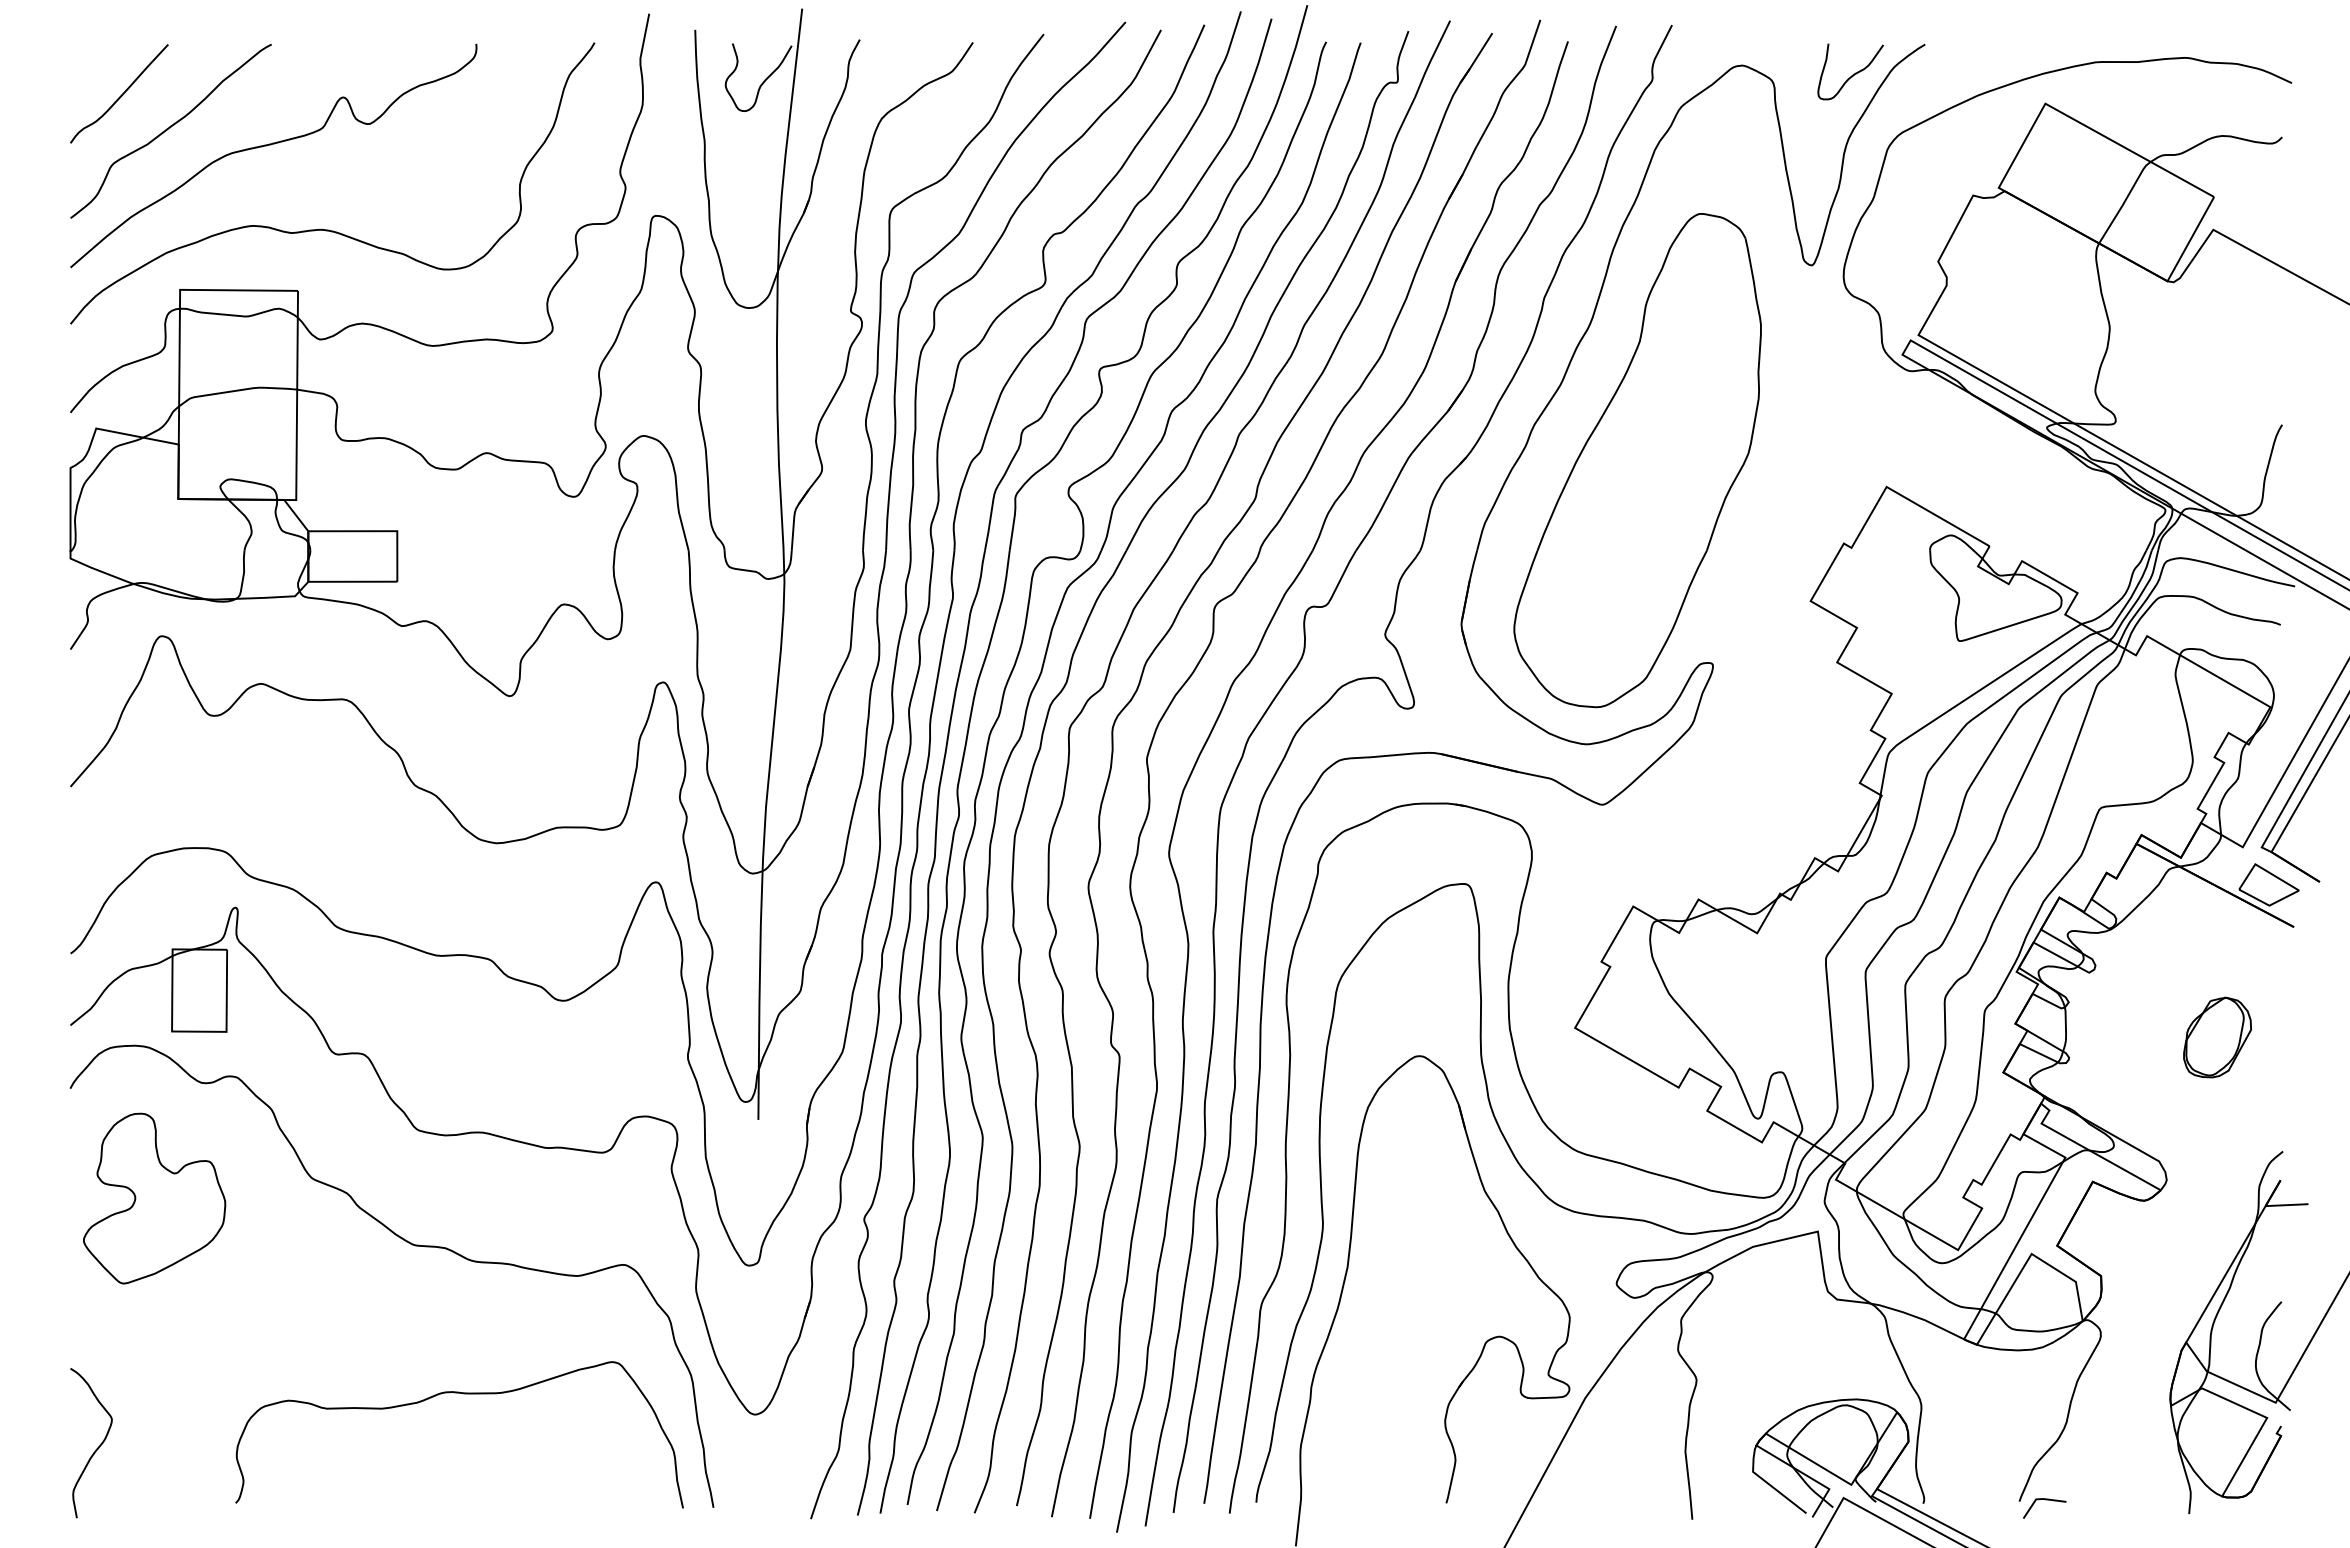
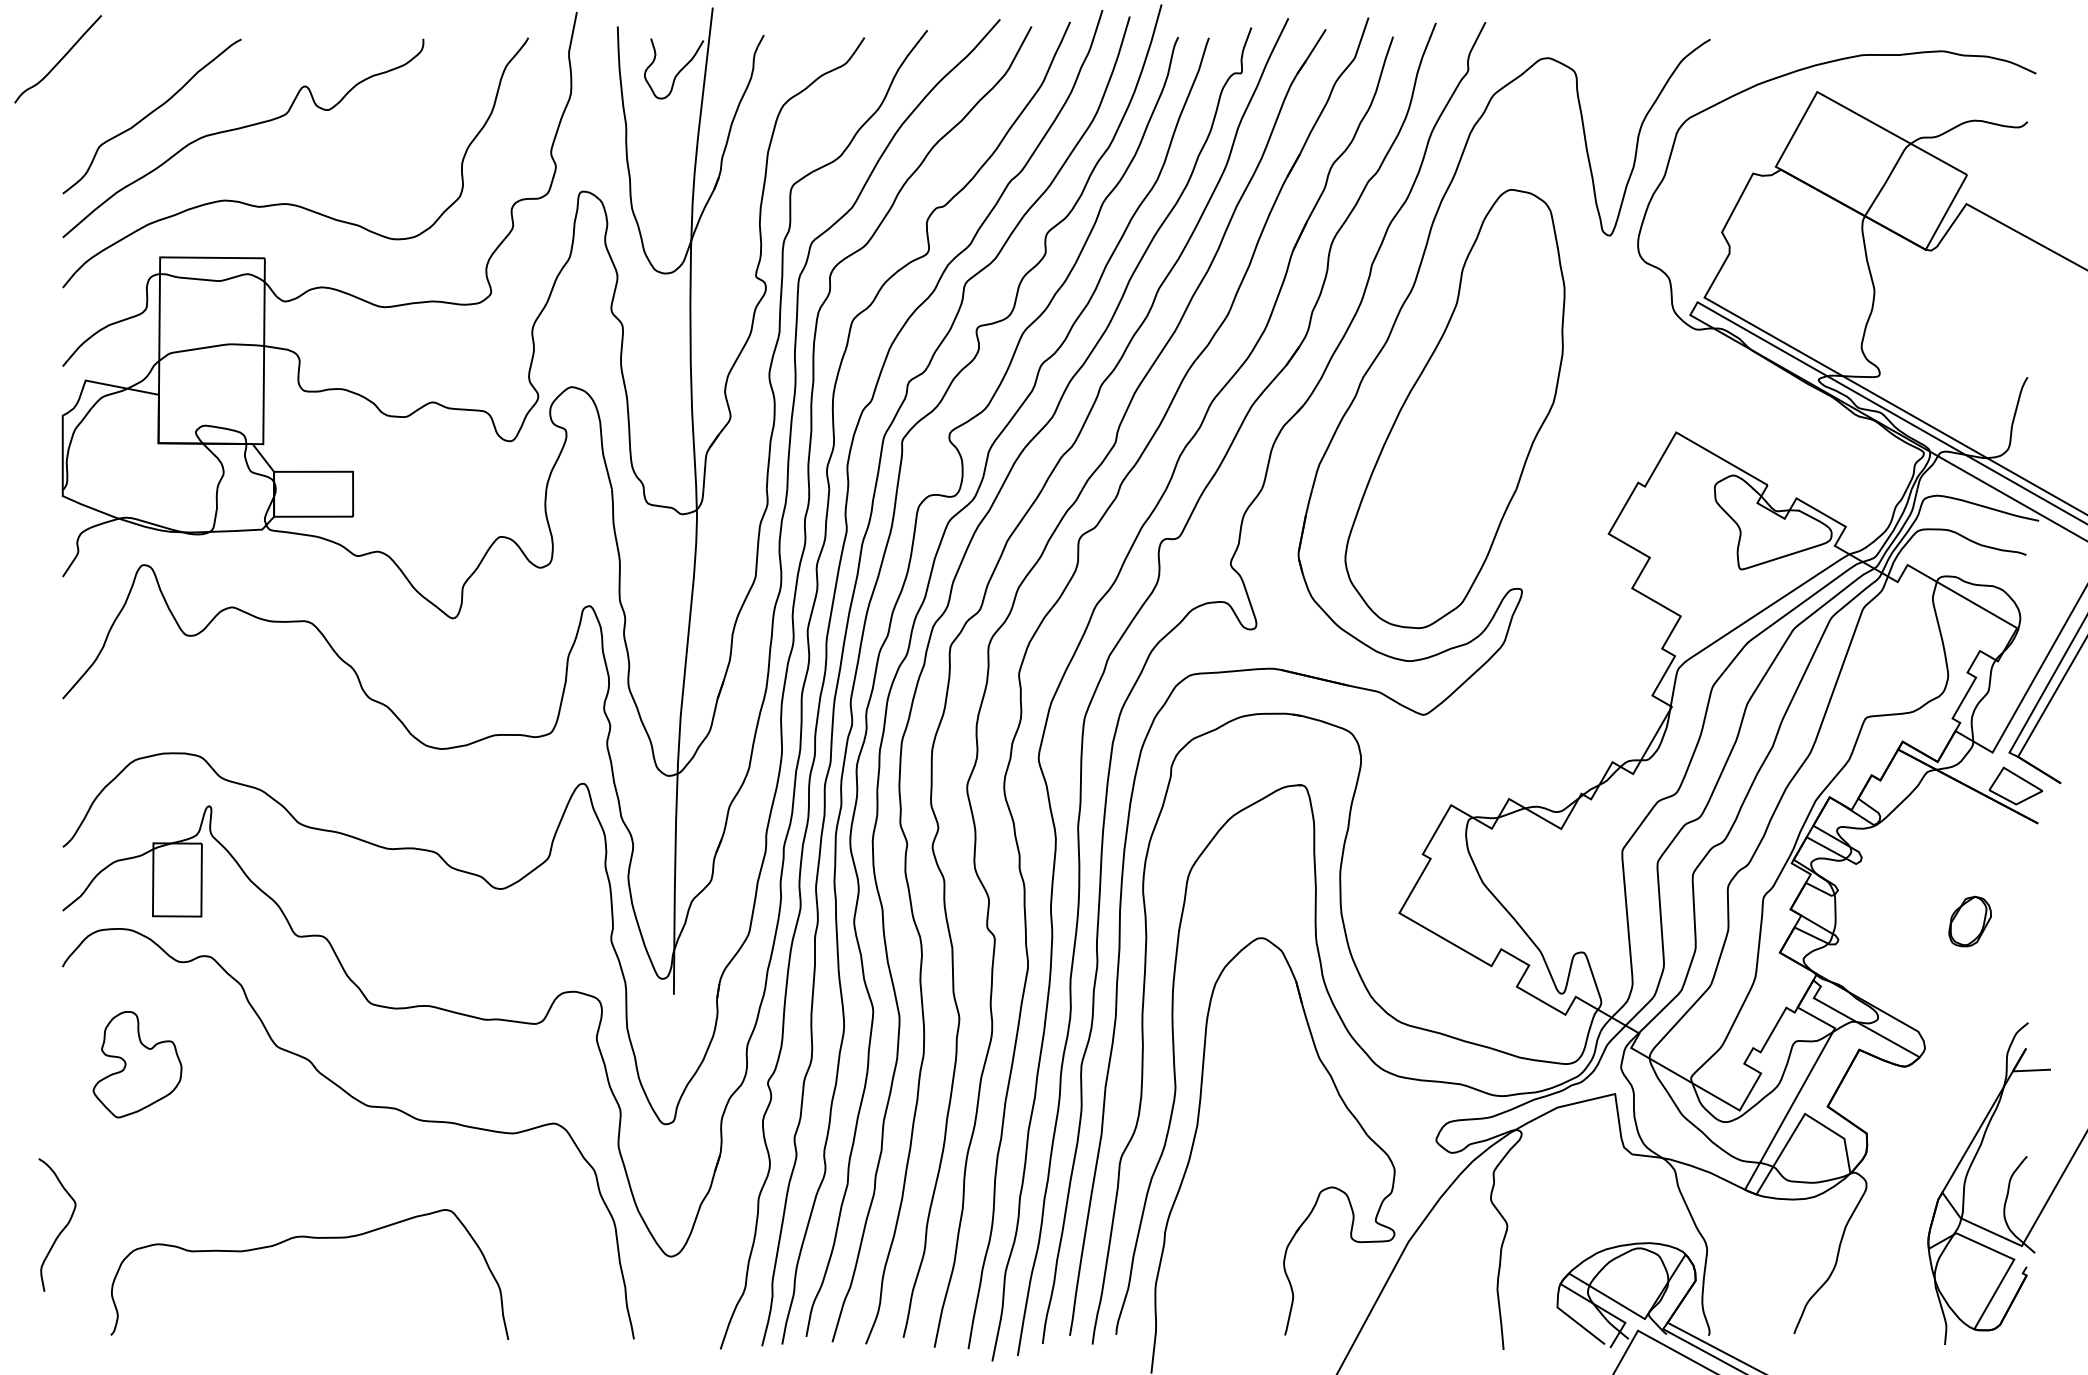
curve: (1852, 74) -> (1645, 66), removed
curve: (121, 94) -> (60, 59), moved
part: (2217, 1037) -> (1970, 921), size x0.7
part: (154, 1198) -> (137, 1064), size x0.7
curve: (463, 1394) -> (313, 1238), moved
curve: (96, 1448) -> (61, 1229), moved
line: (2045, 1500) -> (1817, 1332), removed

